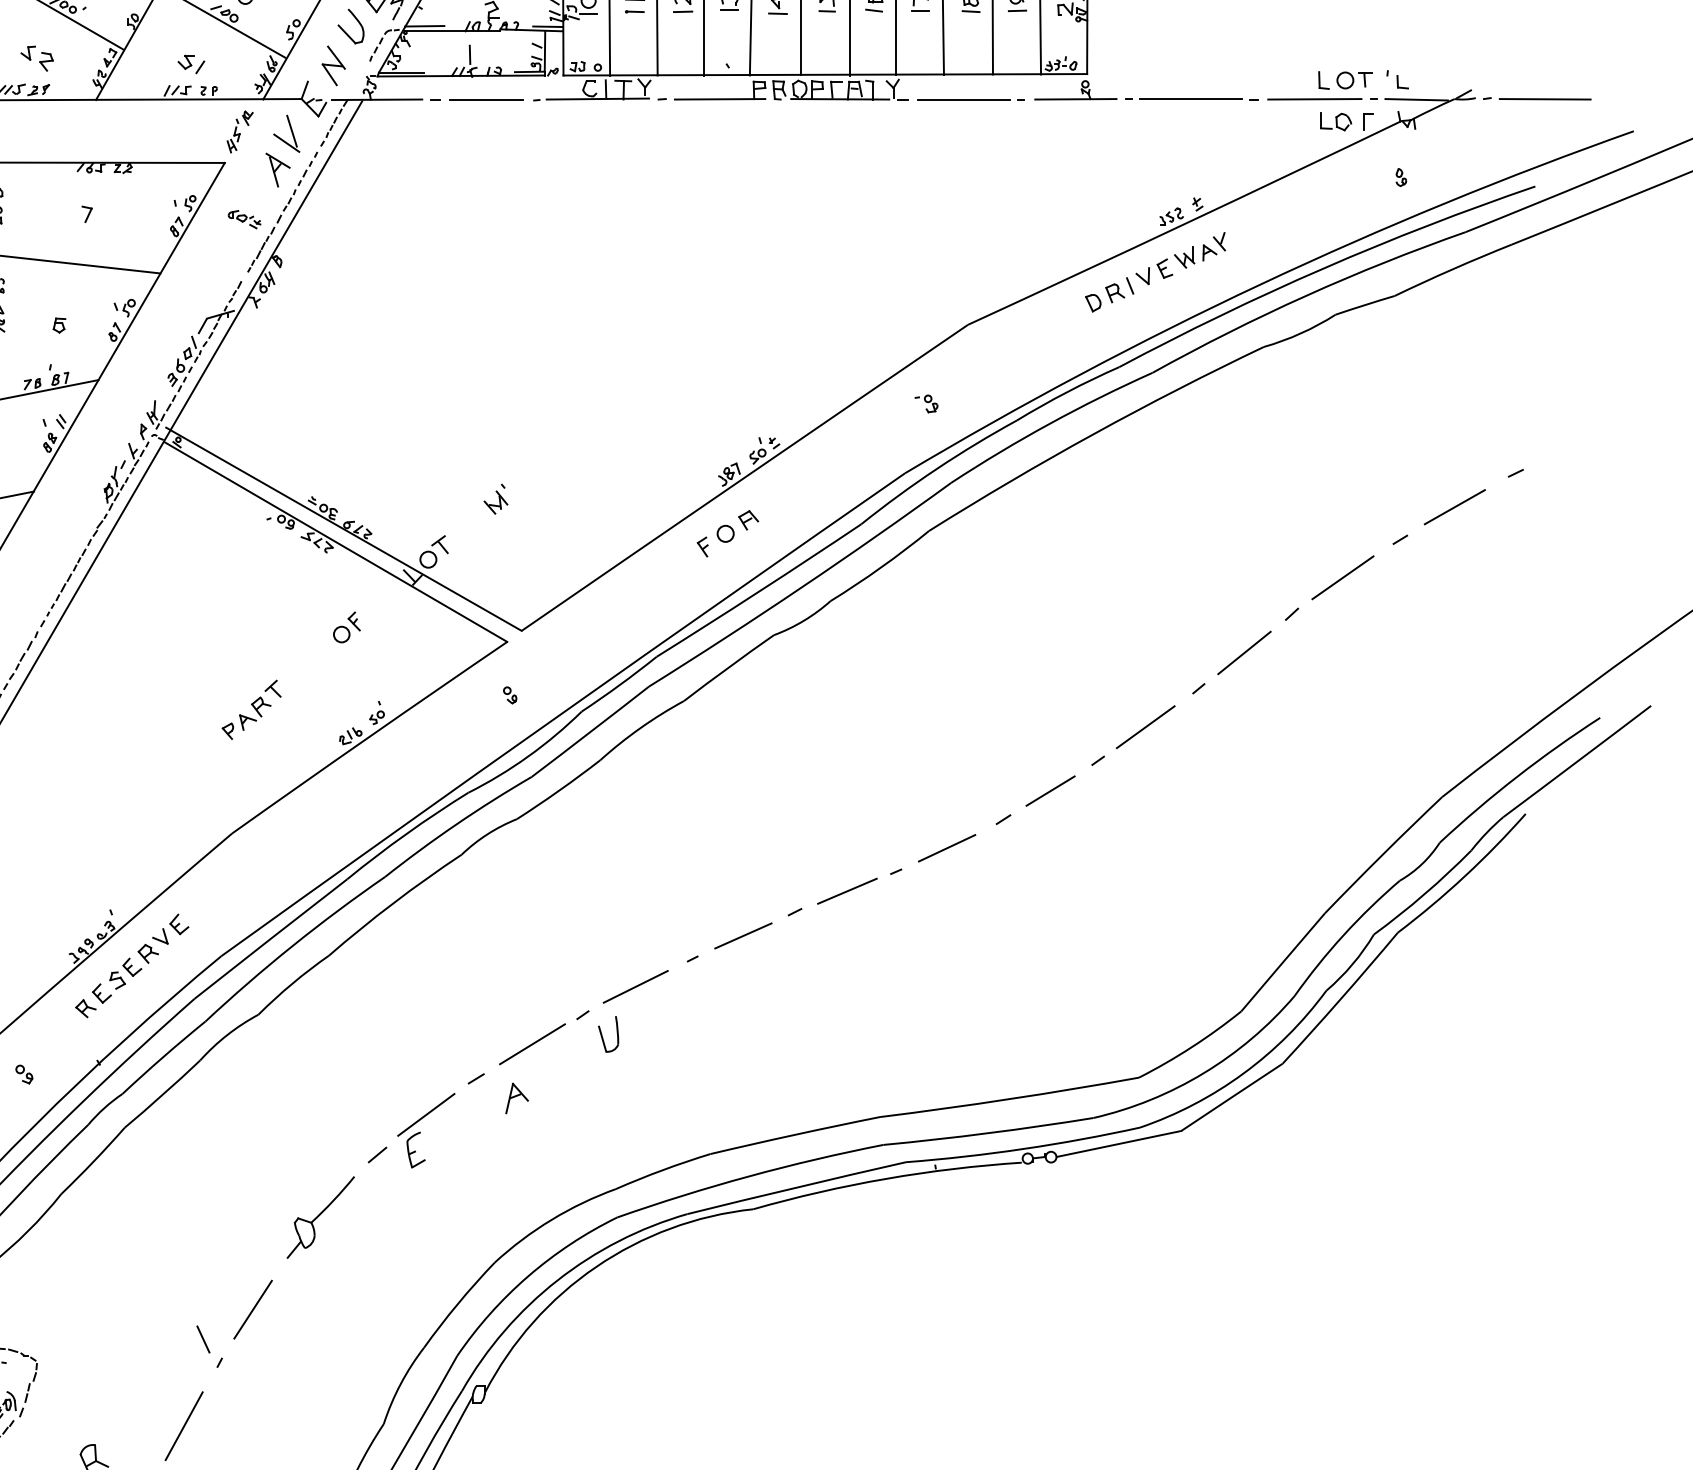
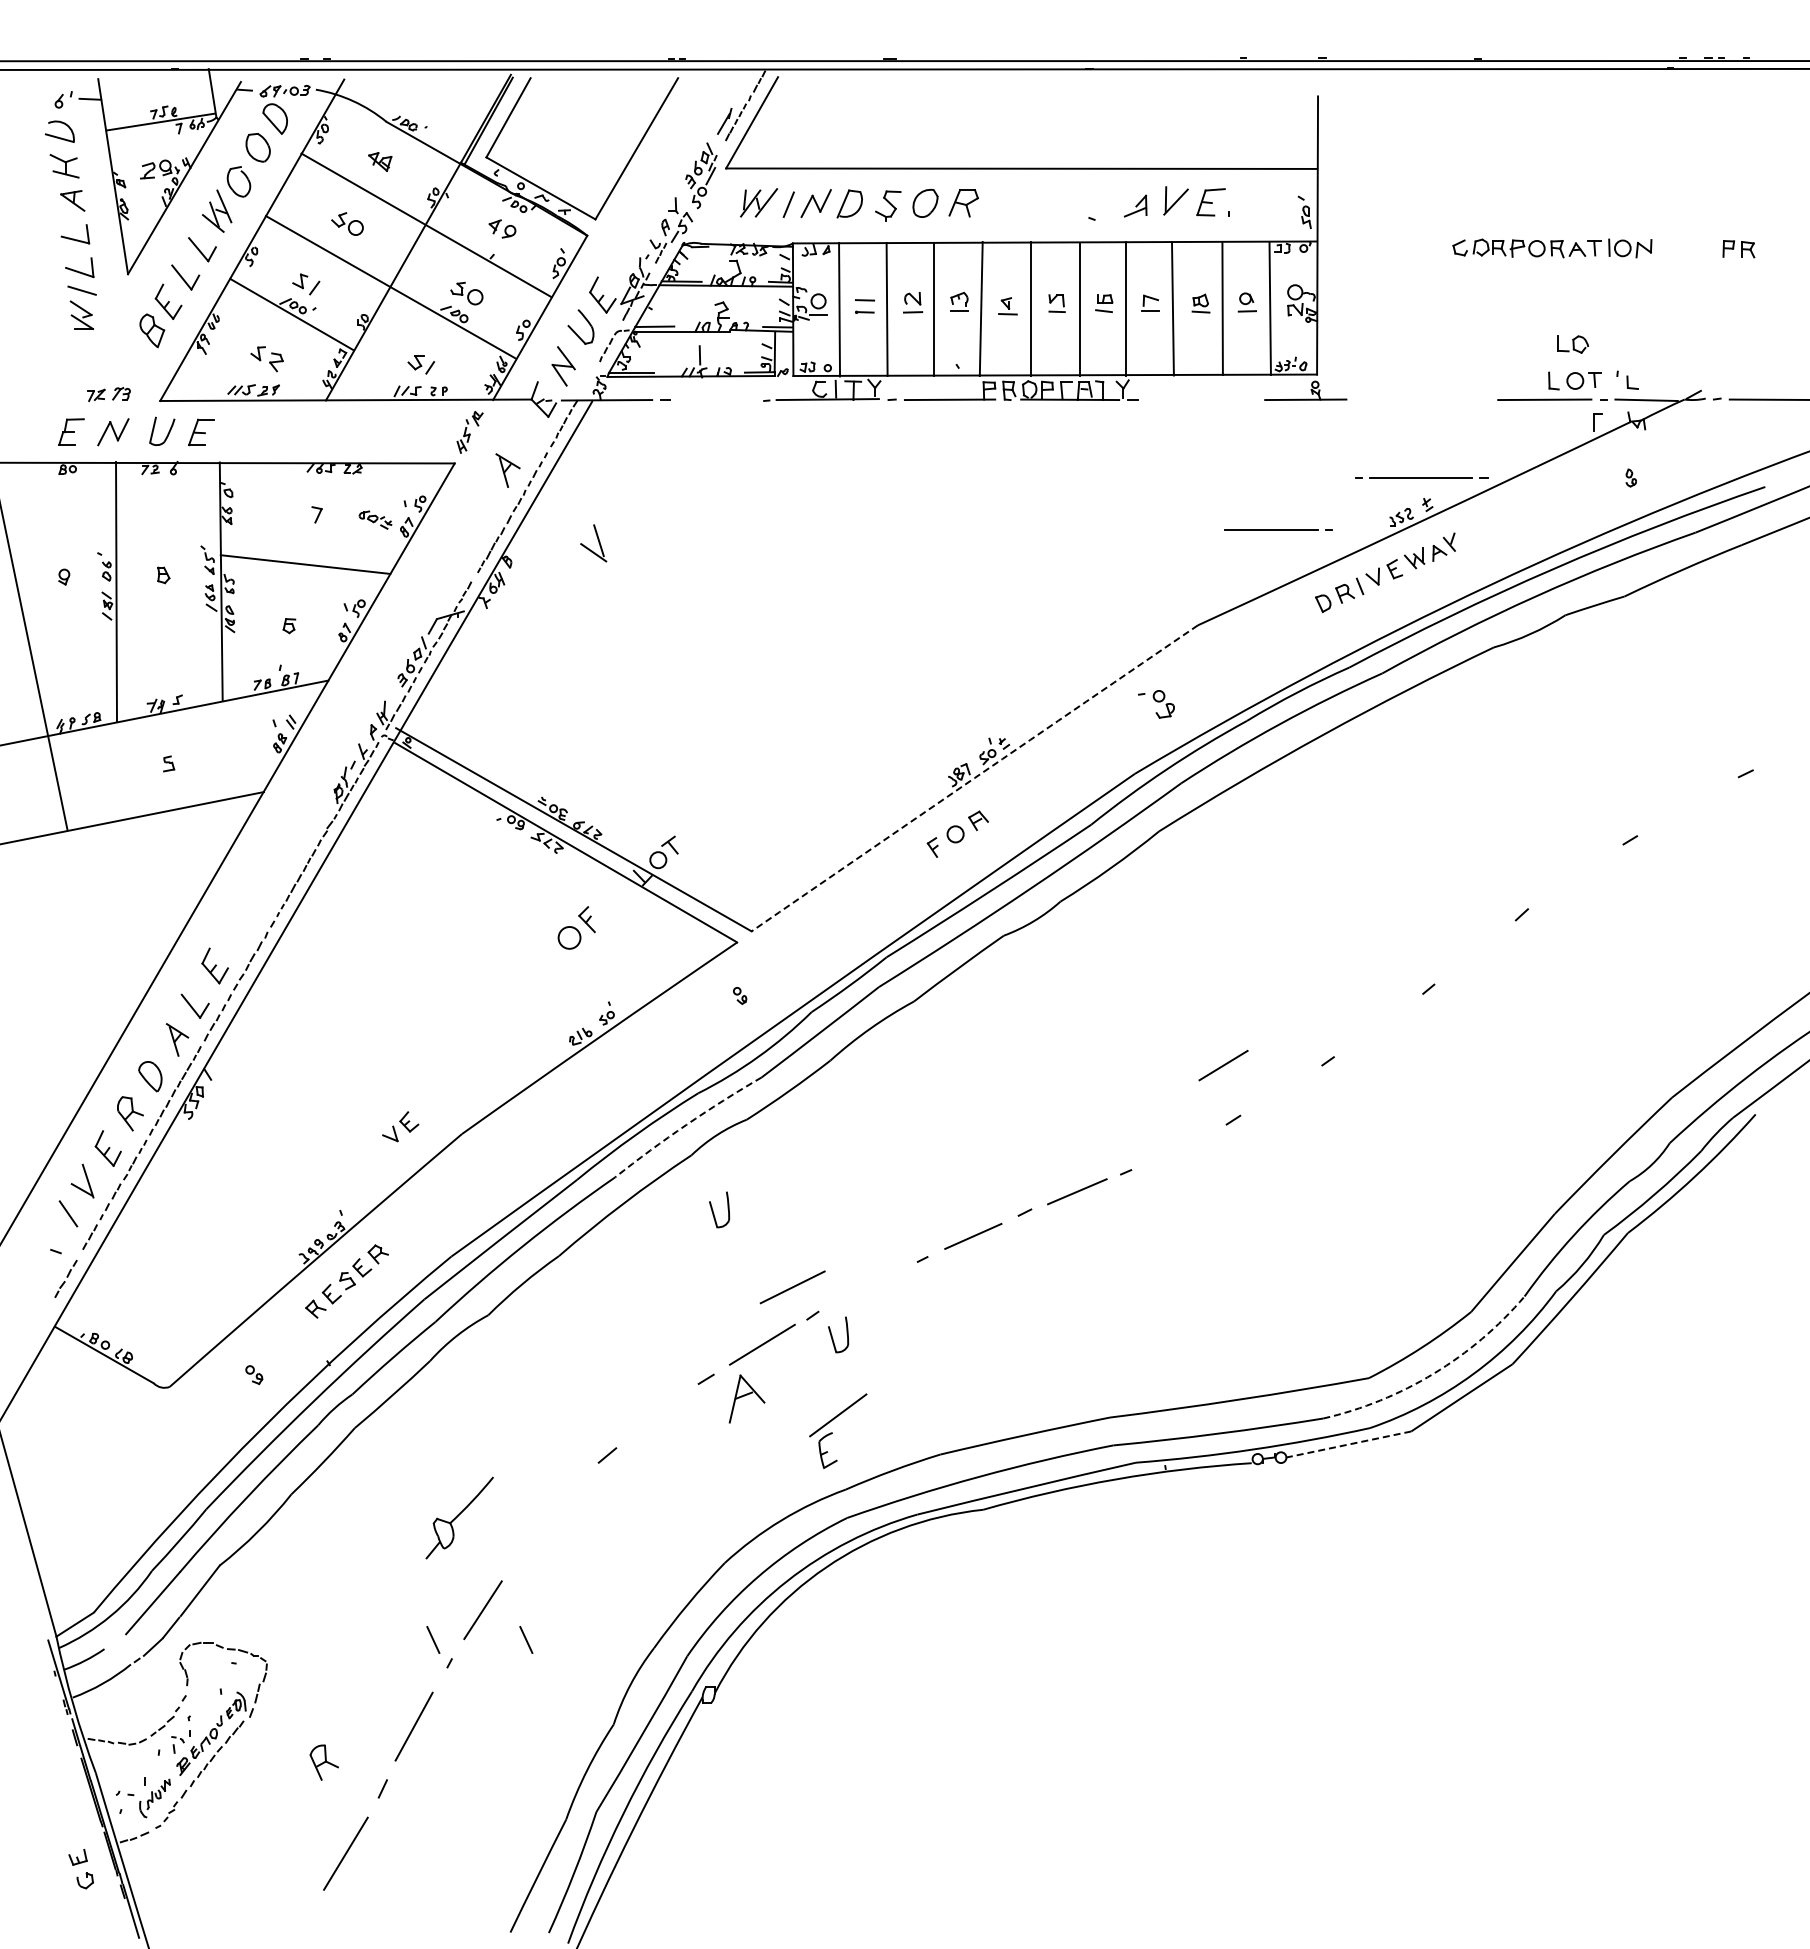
line: (970, 99) -> (1278, 529), moved
line: (1191, 99) -> (1421, 477), moved
line: (485, 100) -> (715, 400), removed
part: (1336, 122) -> (1573, 344), moved
part: (286, 134) -> (593, 543), moved
part: (244, 219) -> (375, 519), moved
part: (926, 404) -> (1156, 704), size x1.6
arc: (744, 478) -> (974, 778), solid -> dashed
part: (495, 499) -> (725, 799), removed
line: (1454, 507) -> (1684, 807), removed
line: (1342, 577) -> (1572, 877), removed
part: (346, 627) -> (576, 927), size x1.4
line: (1244, 653) -> (1474, 953), removed
part: (251, 710) -> (481, 1010), removed
line: (1145, 727) -> (1375, 1027), removed
line: (1050, 791) -> (1223, 1065), moved
arc: (456, 824) -> (686, 1124), solid -> dashed
line: (946, 848) -> (1176, 1148), removed
part: (483, 910) -> (713, 1210), added
part: (170, 929) -> (400, 1126), moved
line: (635, 987) -> (792, 1287), moved
arc: (1203, 1073) -> (1433, 1373), solid -> dashed
part: (516, 1098) -> (746, 1398), size x1.6
part: (420, 1132) -> (832, 1432), moved
line: (1119, 1144) -> (1349, 1444), solid -> dashed
part: (320, 1217) -> (459, 1517), moved
line: (296, 1339) -> (526, 1639), added

